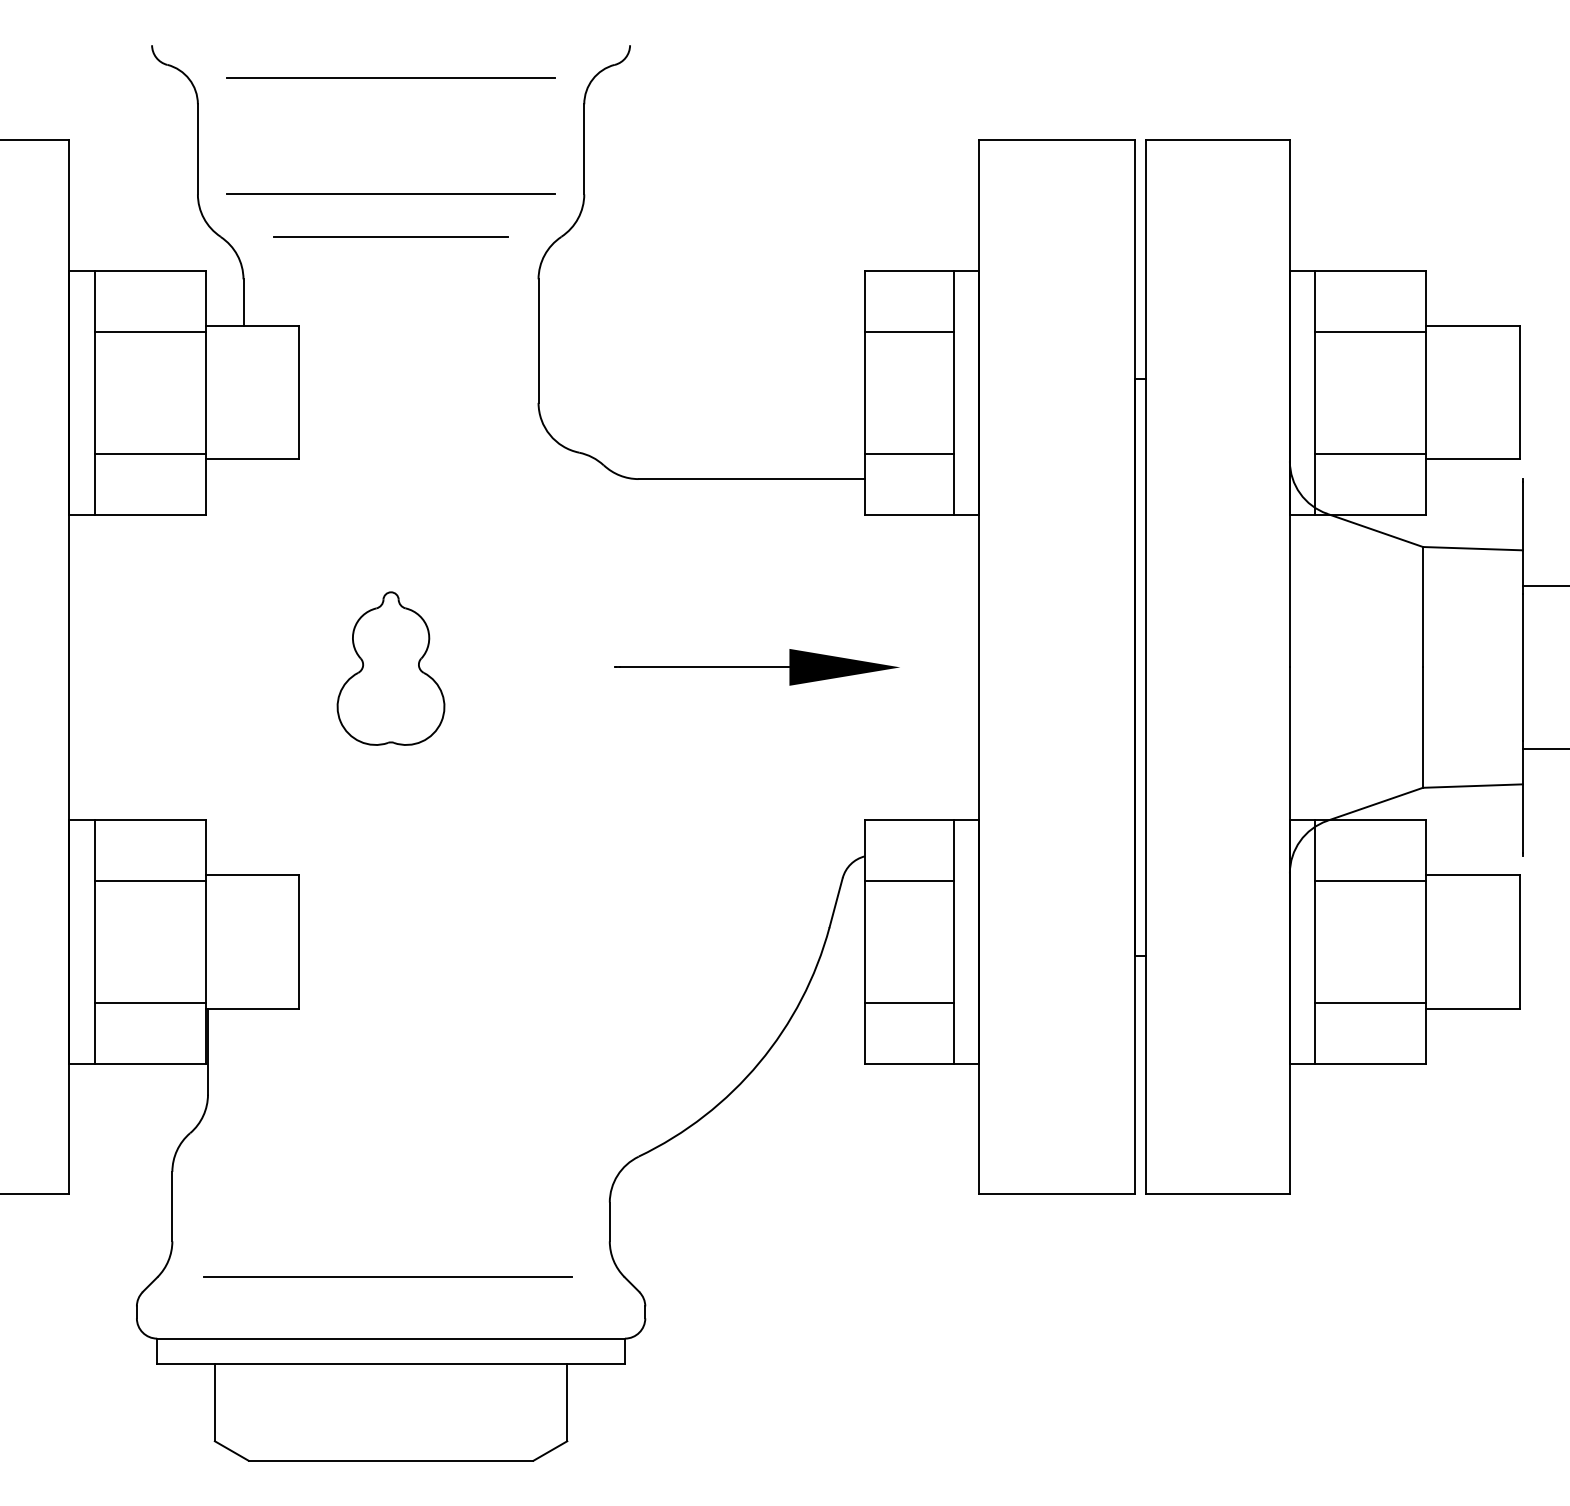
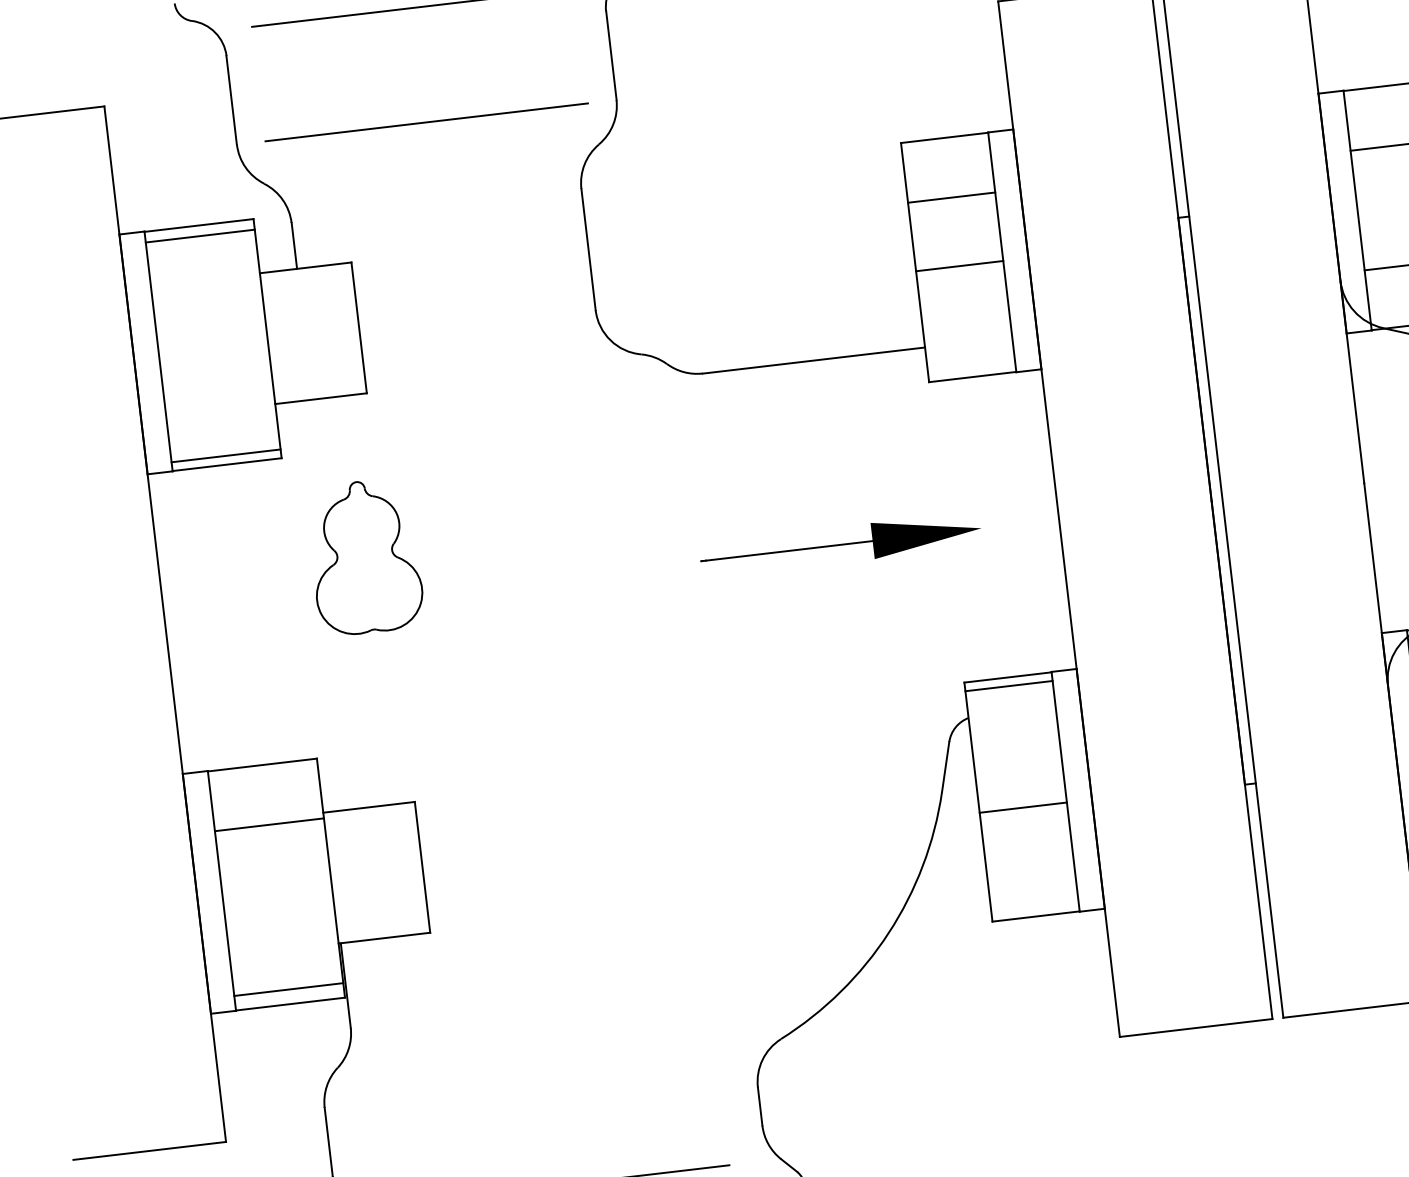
line: (390, 236) -> (431, 163), removed
line: (149, 331) -> (199, 235), moved
line: (149, 453) -> (225, 455), moved
line: (908, 453) -> (958, 266), moved
part: (390, 668) -> (364, 557), moved
line: (908, 881) -> (1008, 686), moved
line: (149, 1002) -> (287, 989), moved
line: (908, 1002) -> (1022, 807), moved

